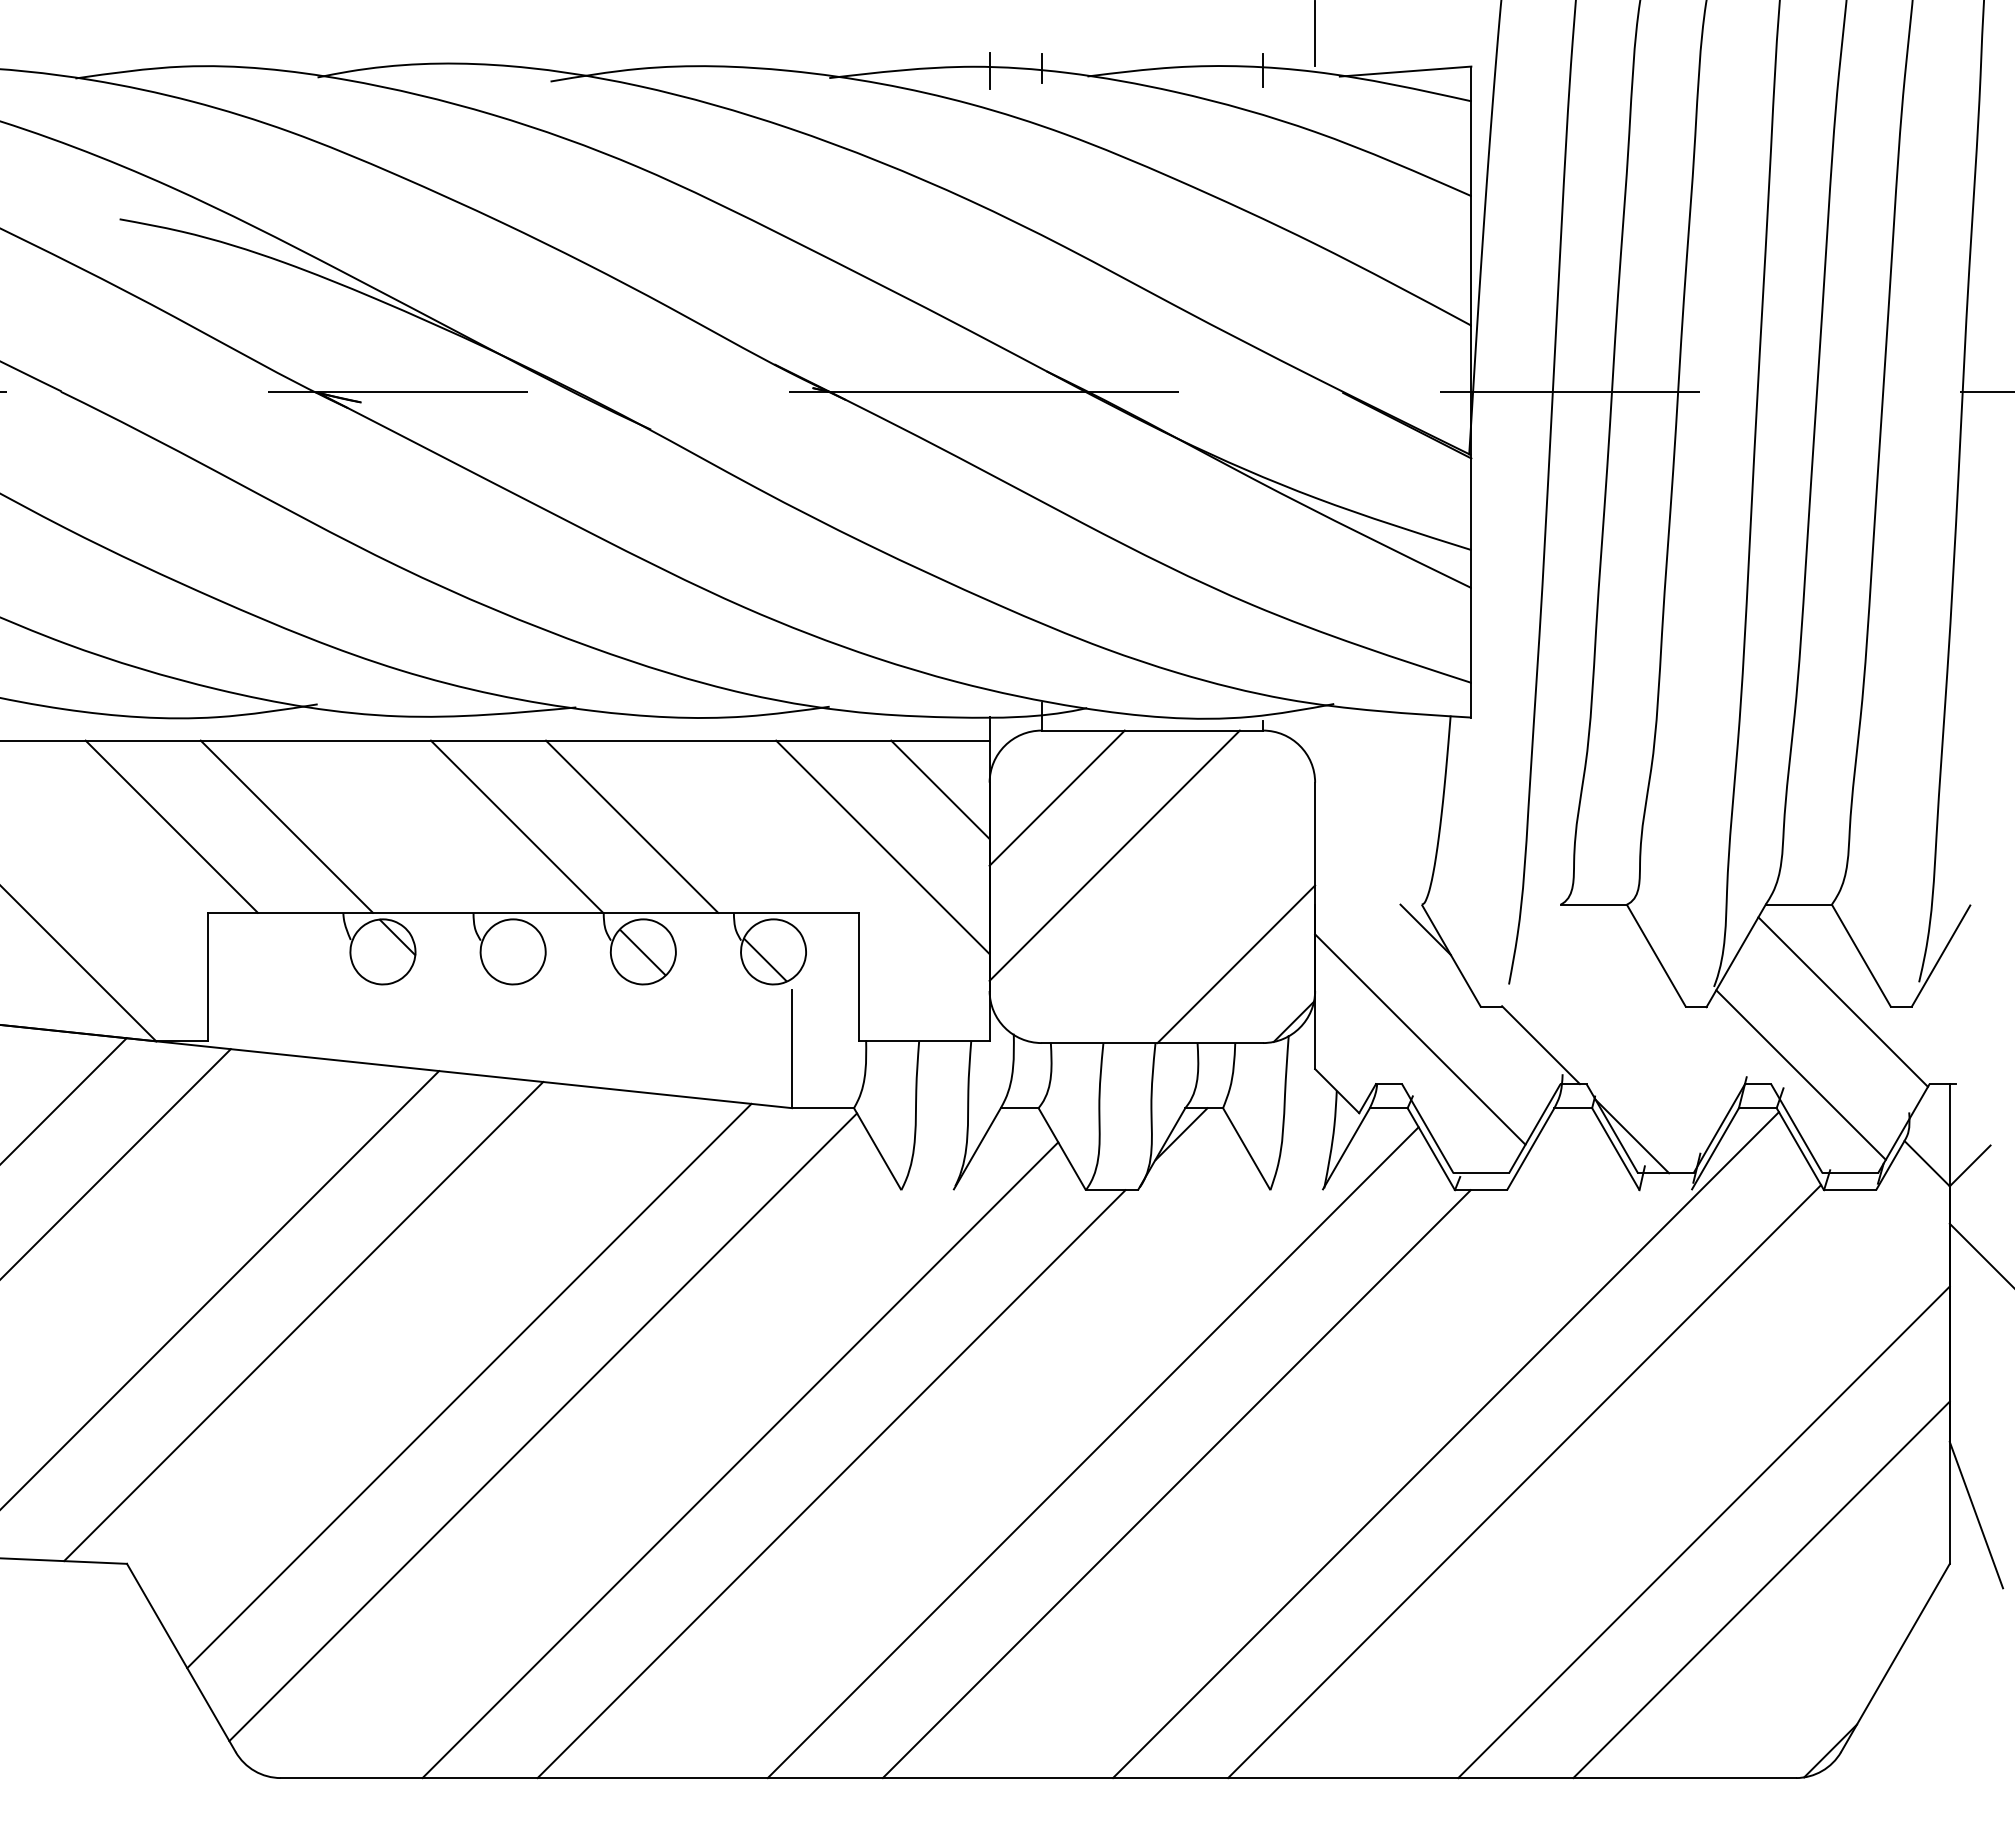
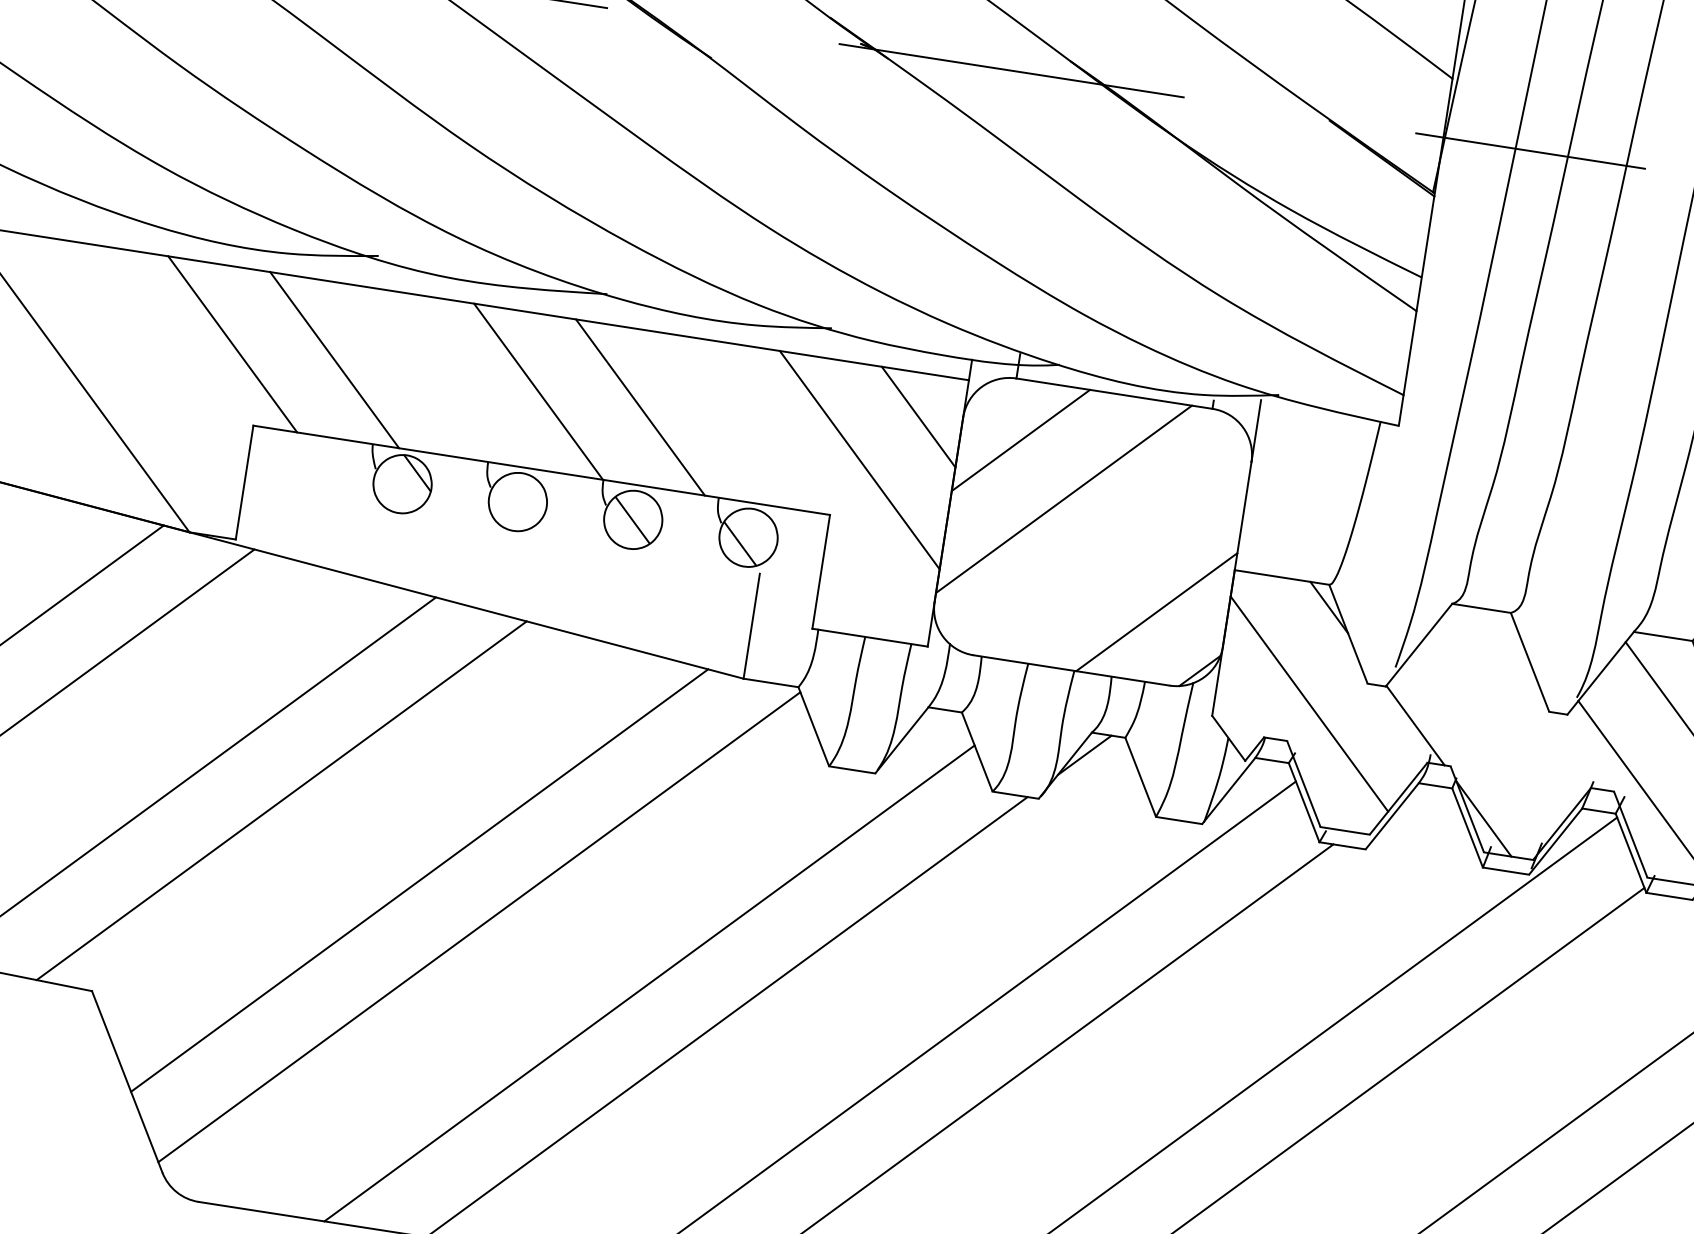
line: (1315, 747) -> (1256, 431), added
line: (1368, 904) -> (1282, 577), added
line: (1530, 955) -> (1418, 644), added
line: (927, 1190) -> (852, 770), added
line: (1296, 1190) -> (1179, 820), added
line: (1665, 1190) -> (1505, 871), added

